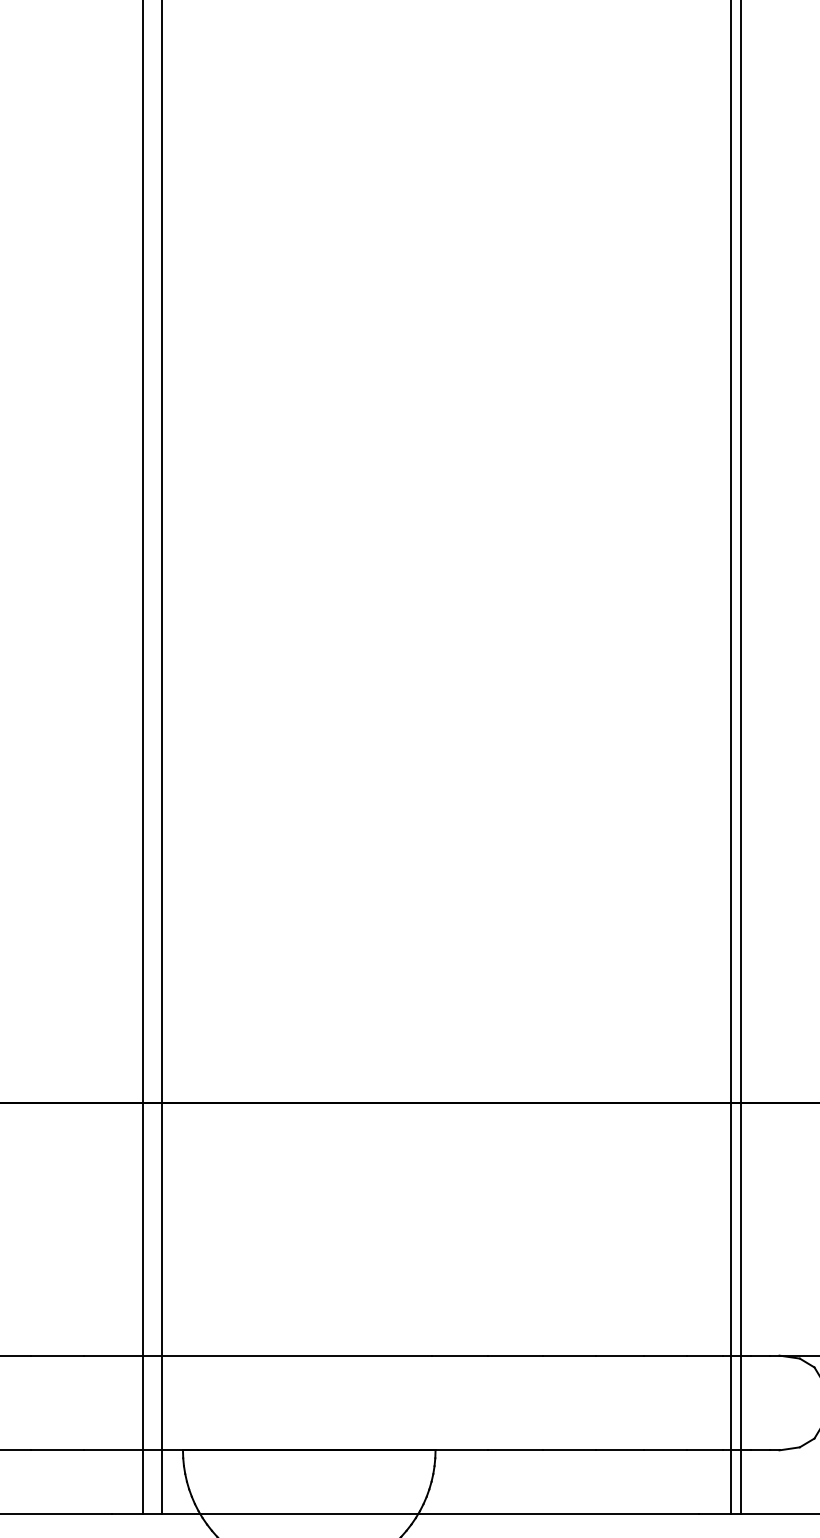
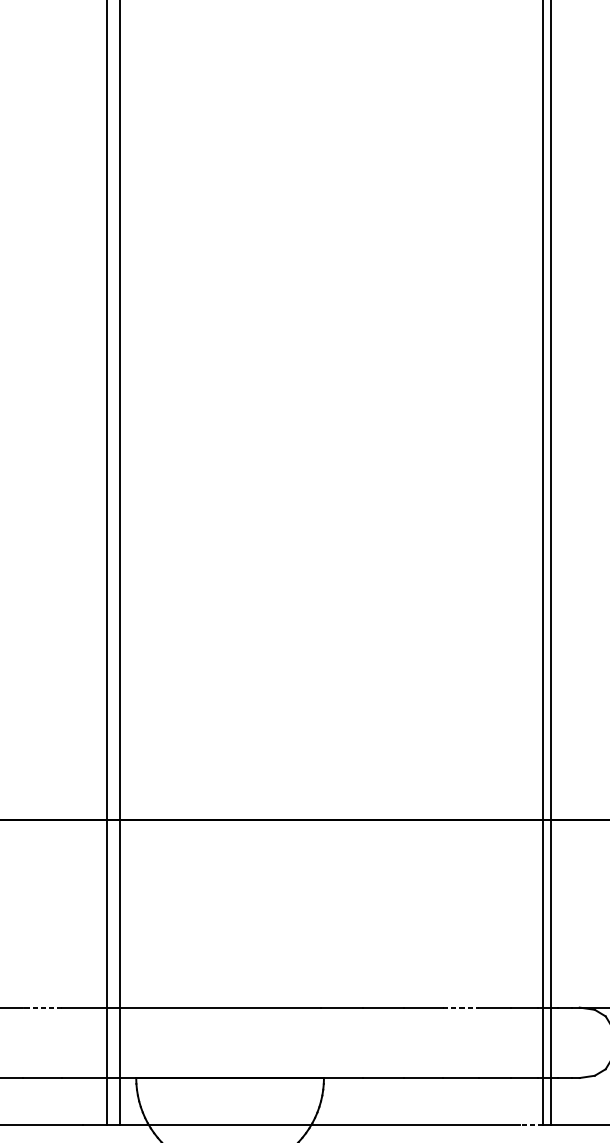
line: (56, 1355) -> (42, 1007), solid -> dashed
line: (620, 1355) -> (461, 1007), solid -> dashed
line: (714, 1513) -> (531, 1124), solid -> dashed

